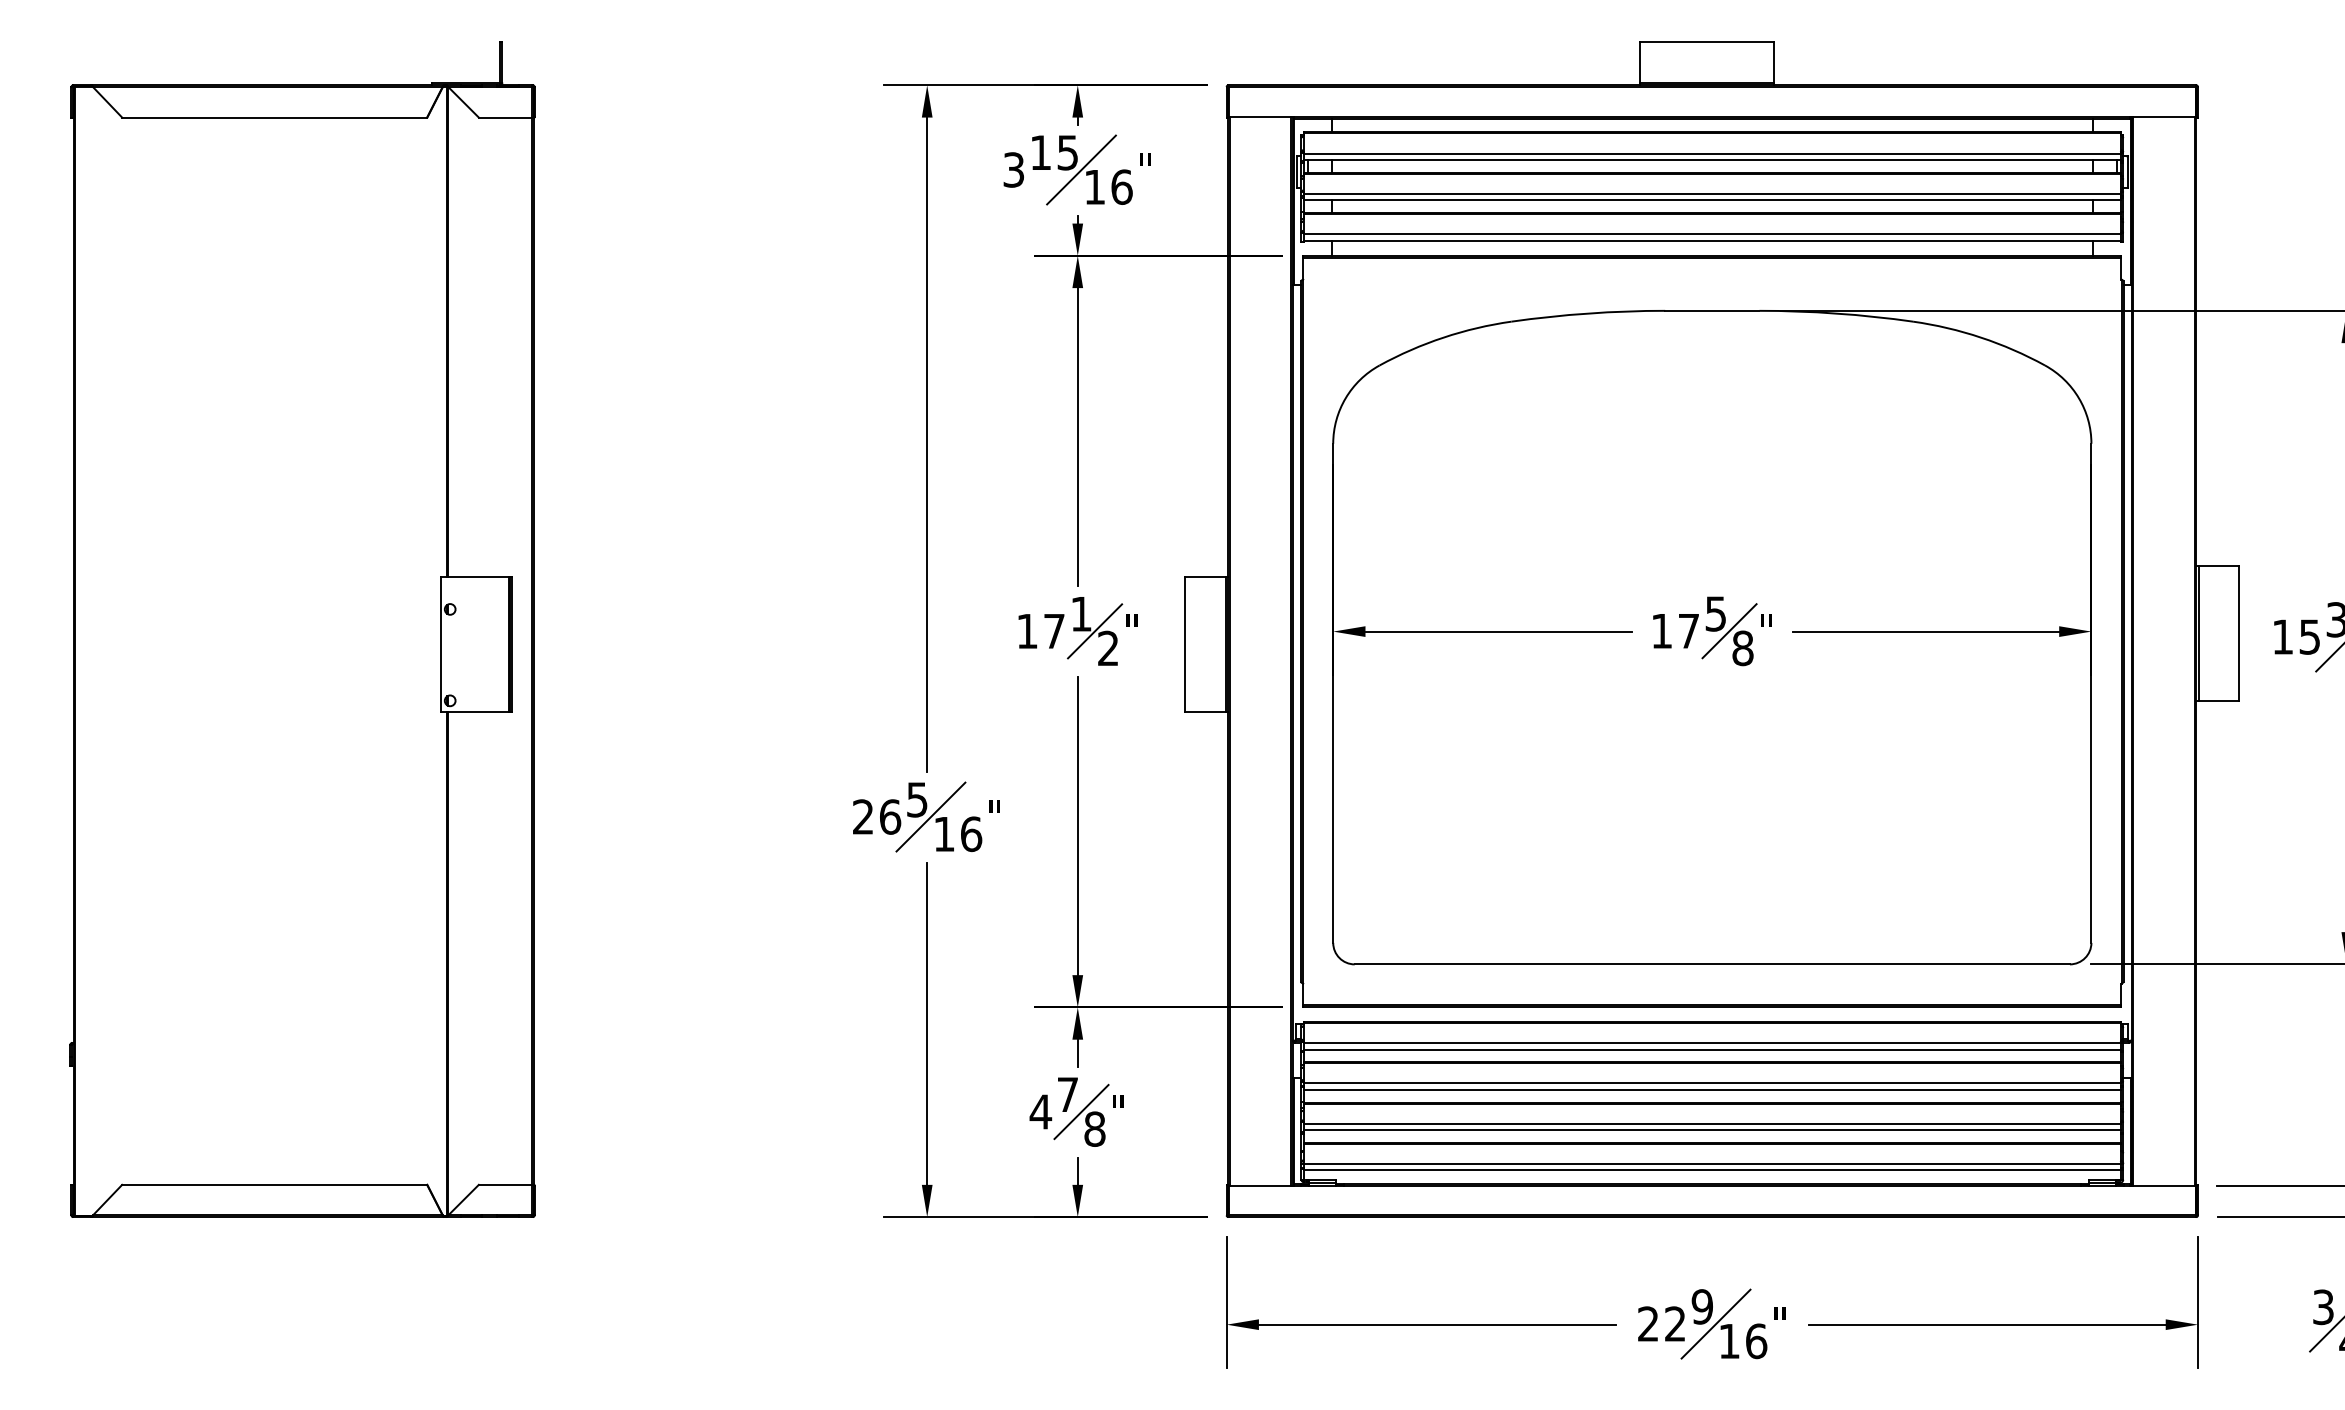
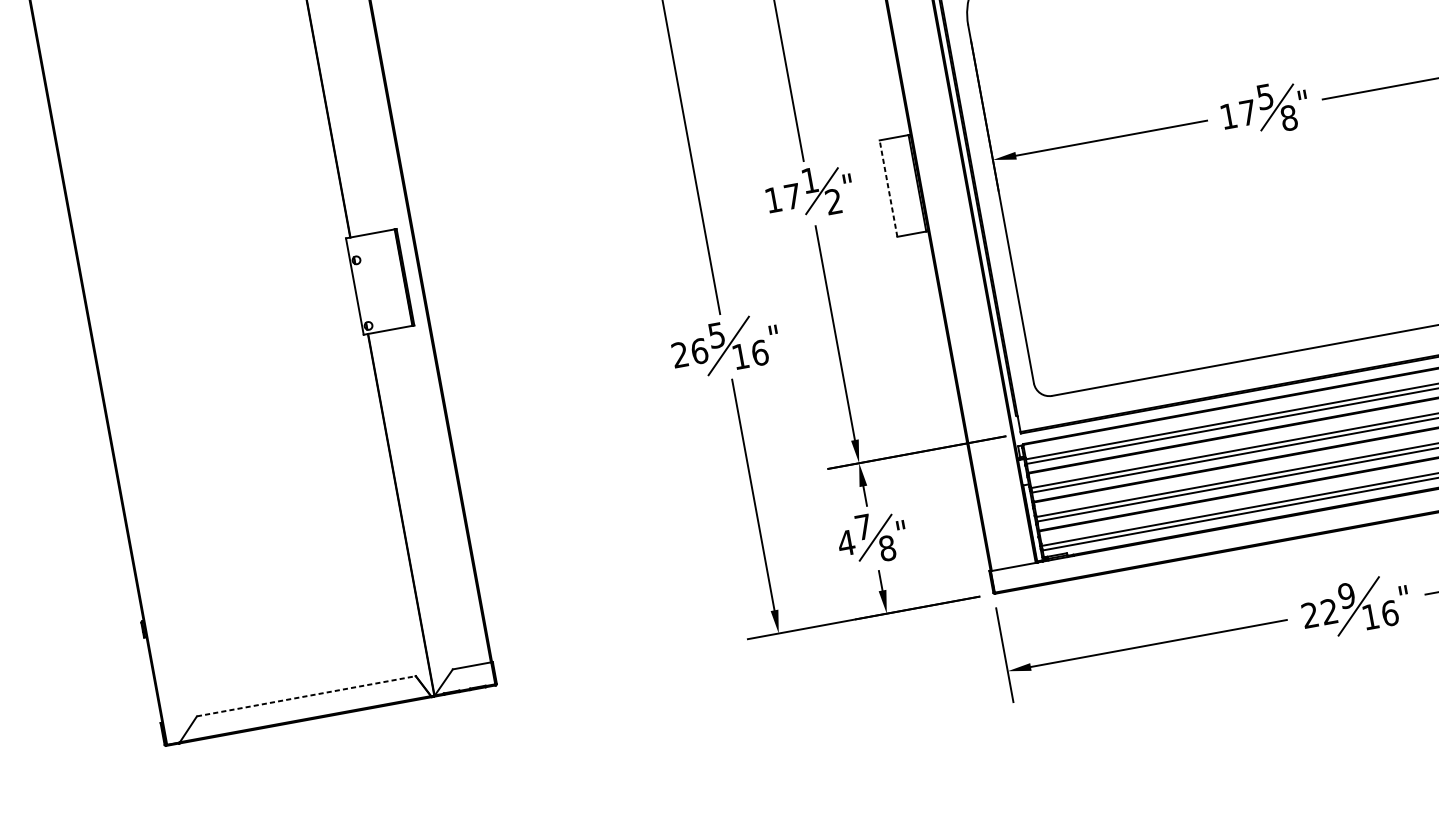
line: (1185, 643) -> (888, 187), solid -> dashed
line: (275, 1184) -> (306, 695), solid -> dashed

